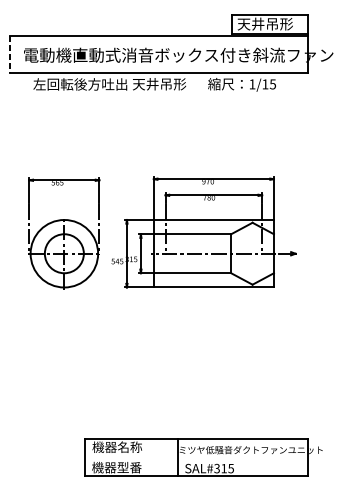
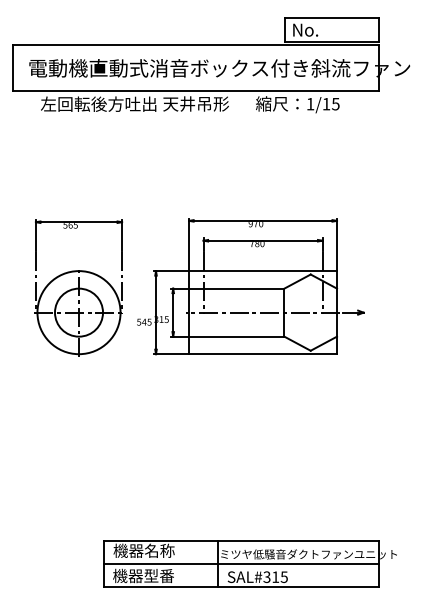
text: (265, 23) -> (326, 29), 天井吊形 -> No.
line: (10, 54) -> (12, 67), dashed -> solid
line: (196, 457) -> (241, 563), added

